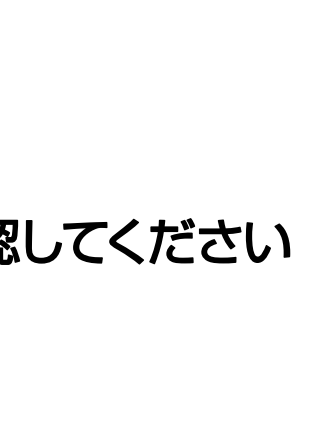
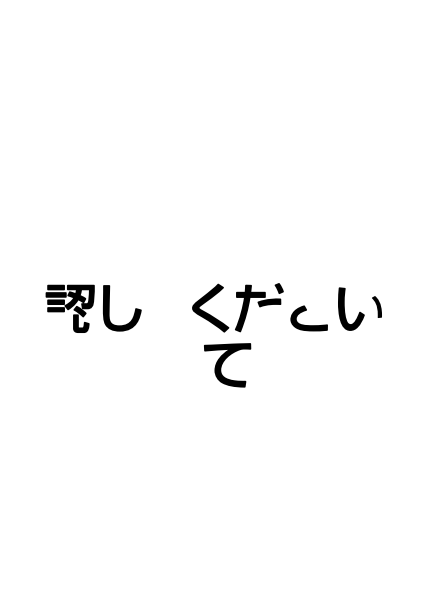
fill: (184, 225) -> (272, 290), removed
fill: (220, 234) -> (310, 300), removed
part: (281, 240) -> (376, 306), size x0.6
part: (85, 242) -> (227, 365), moved
fill: (15, 254) -> (91, 321), removed
fill: (179, 254) -> (267, 321), removed

